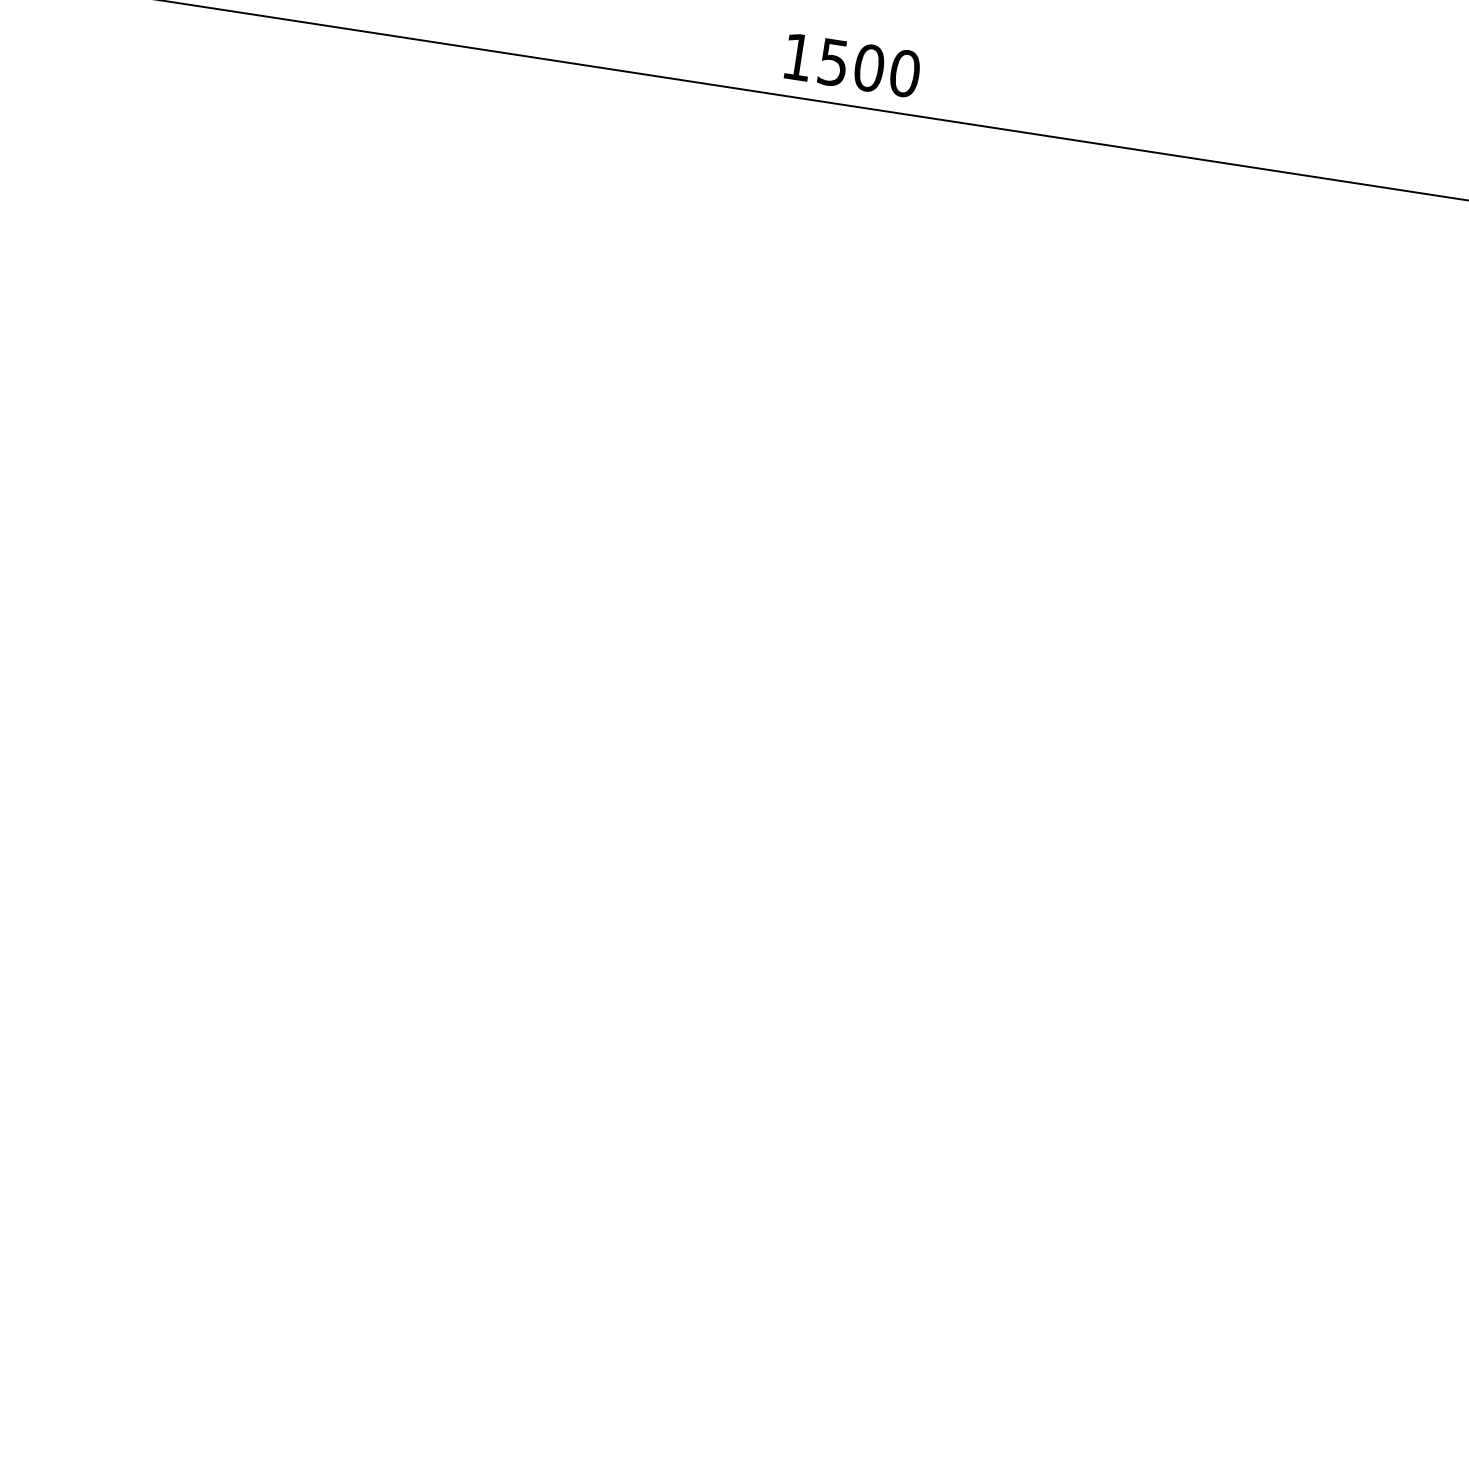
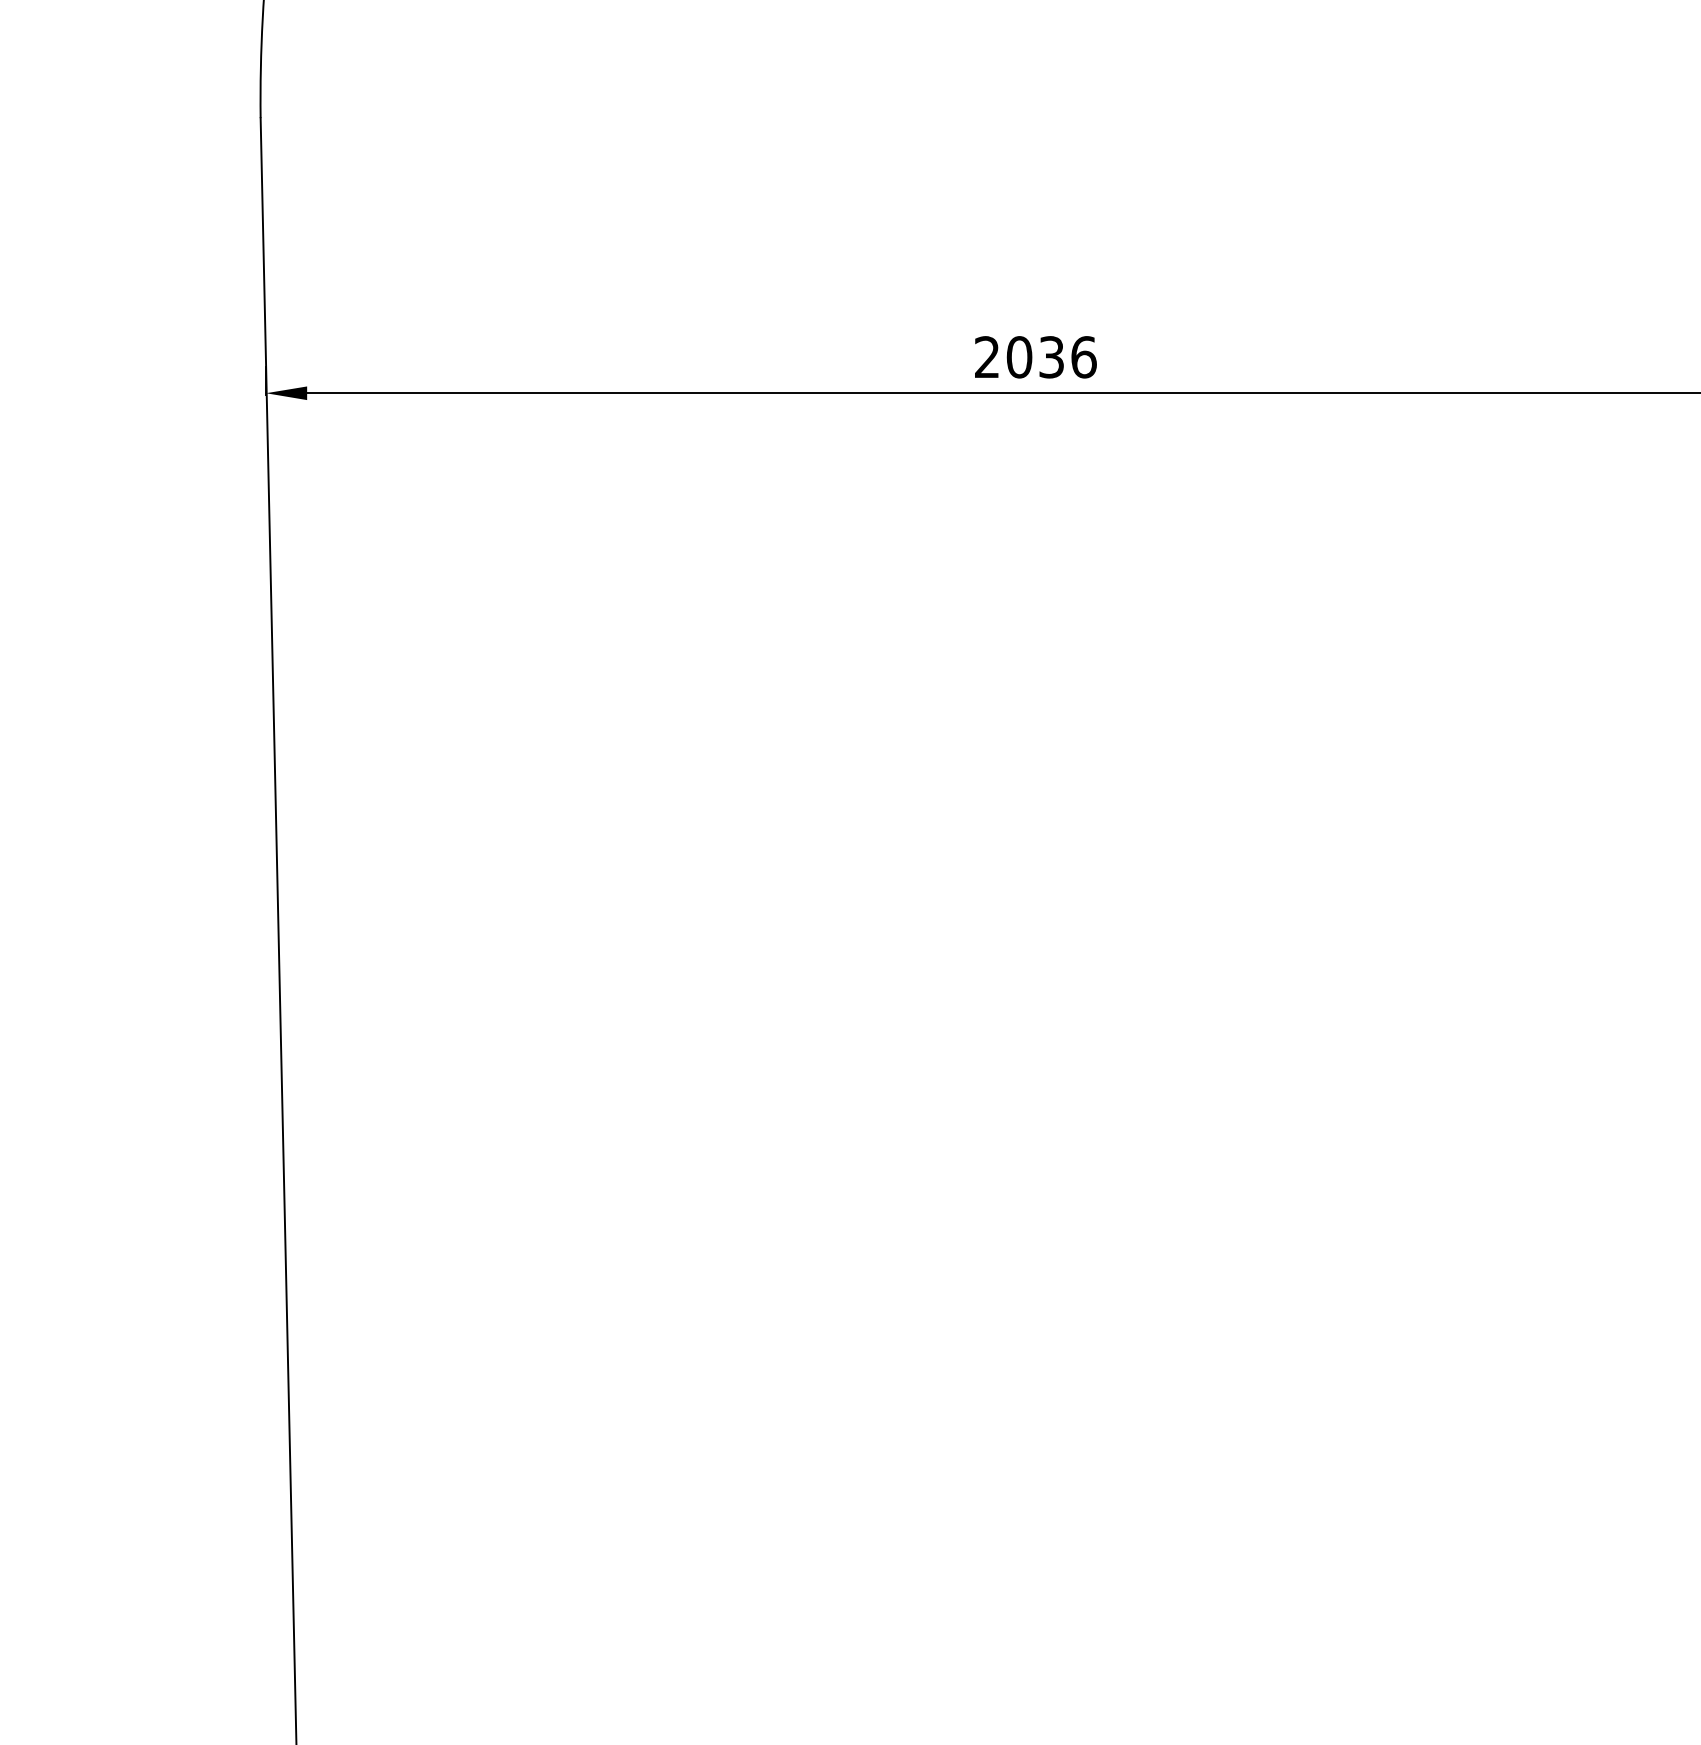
text: (851, 65) -> (1035, 357), 1500 -> 2036

